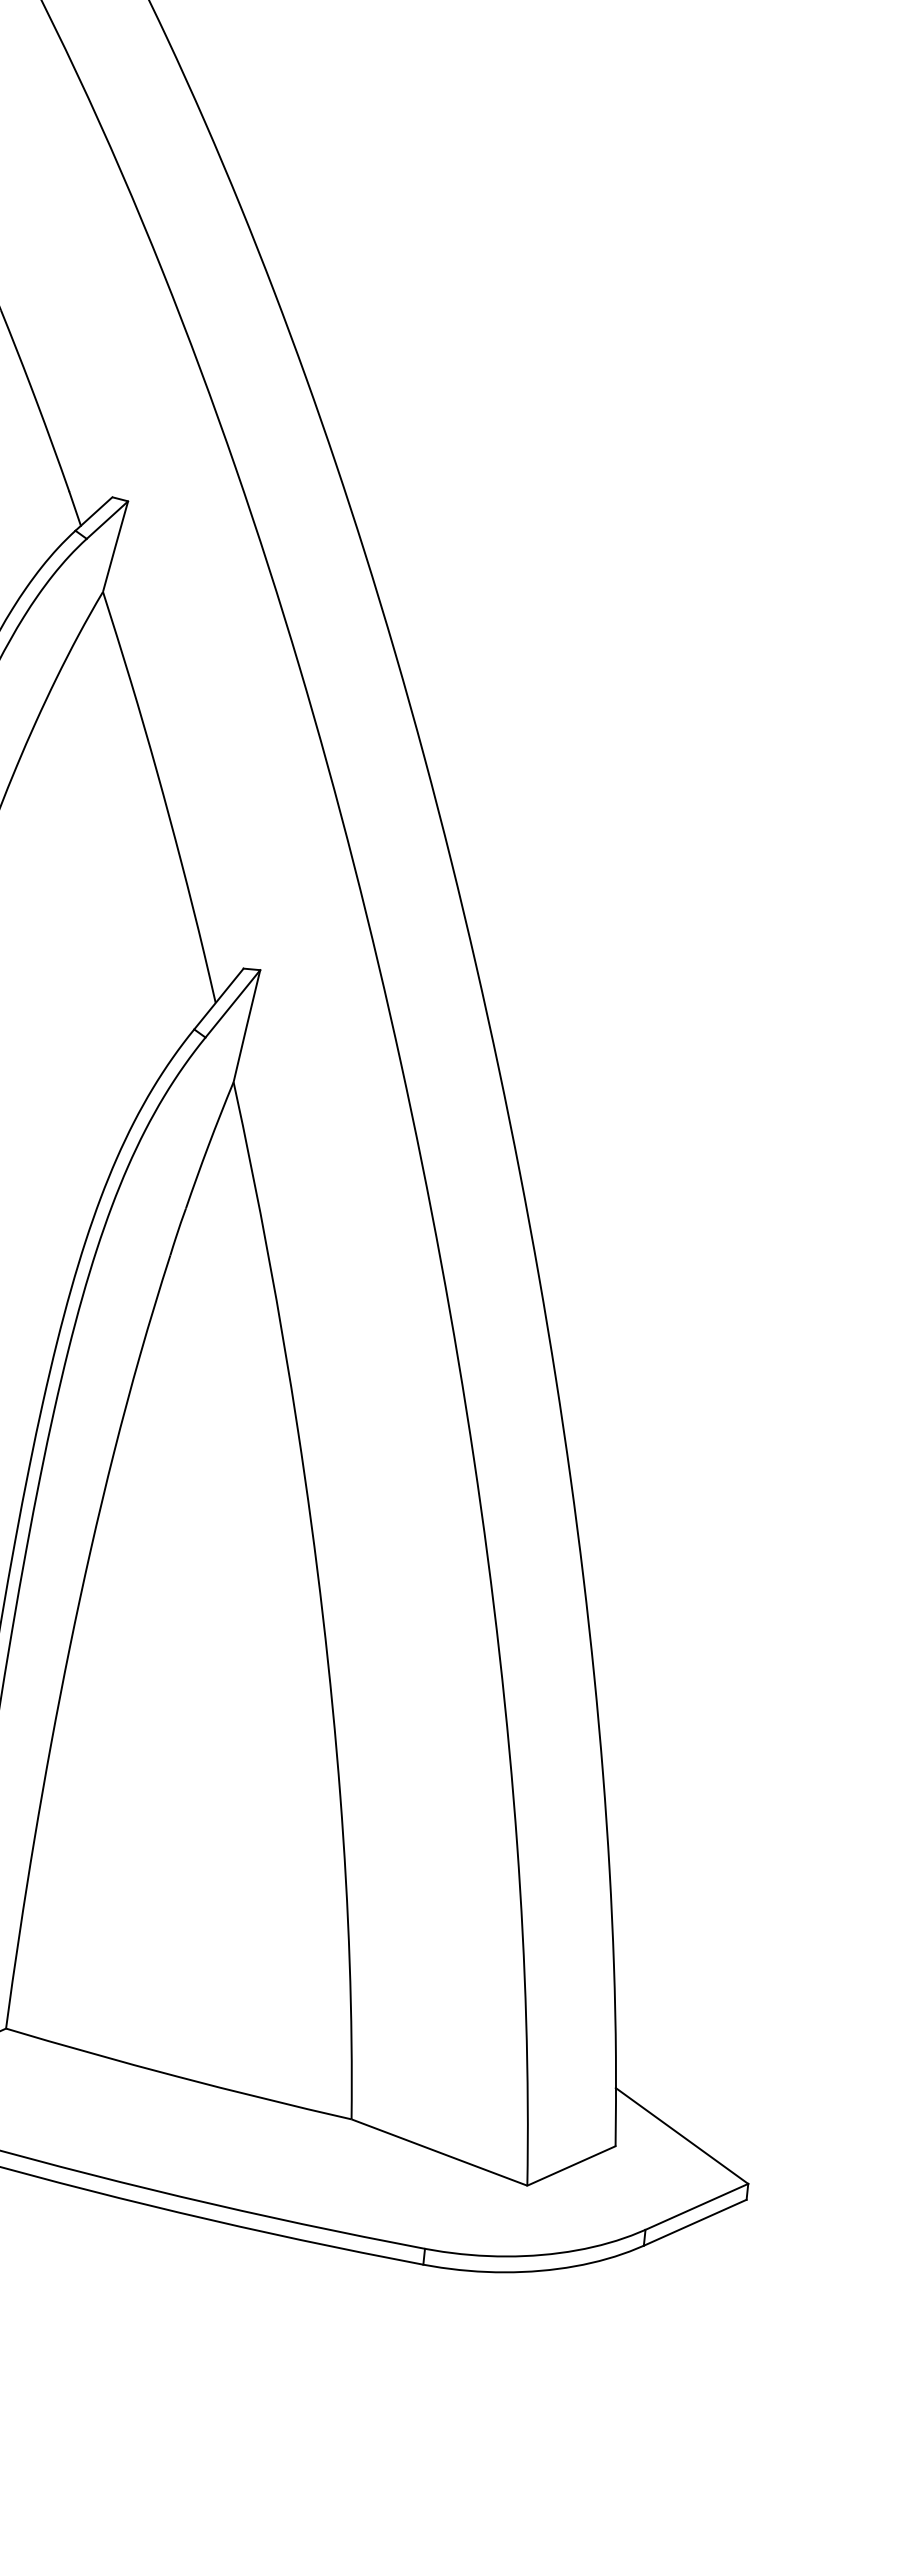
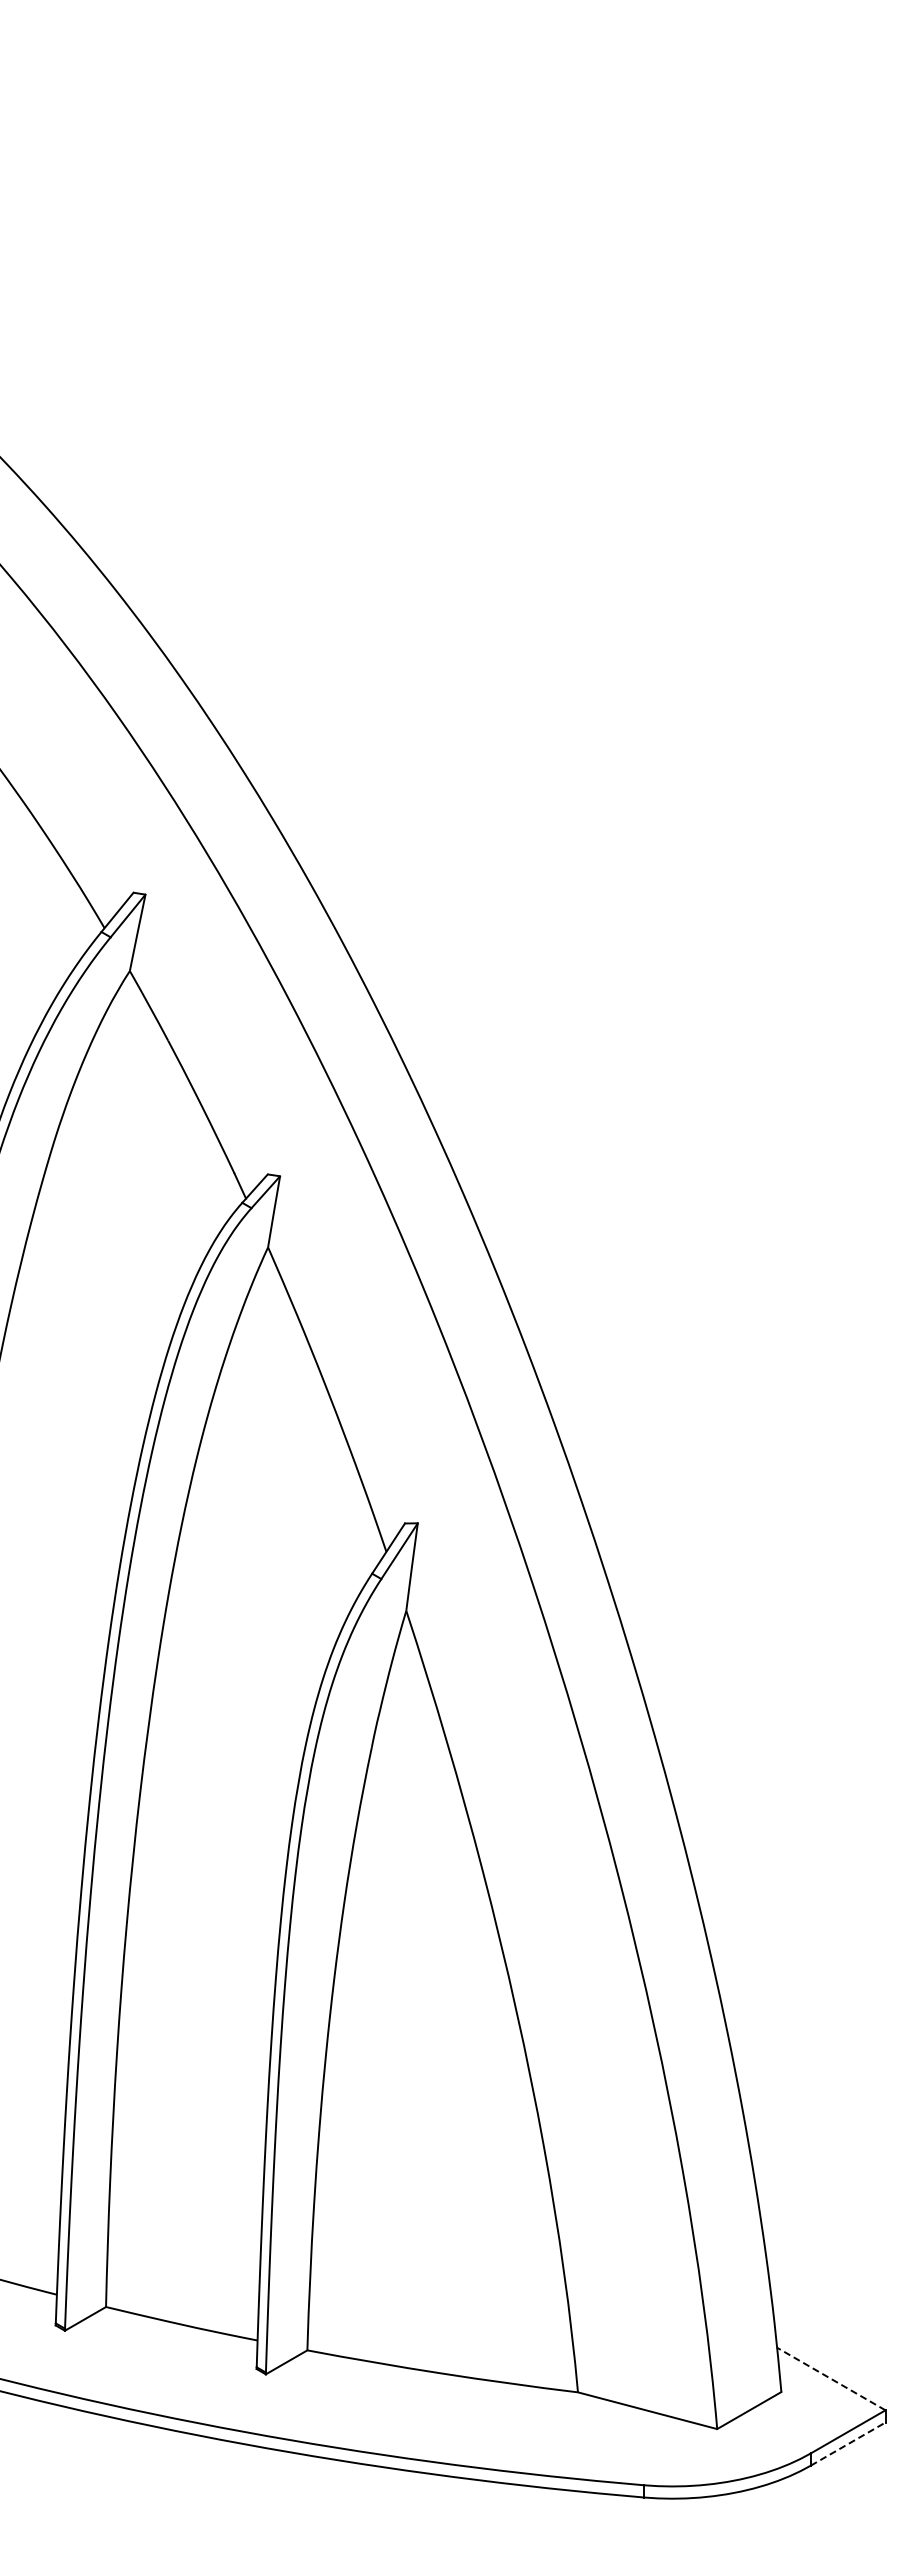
line: (682, 2135) -> (831, 2378), solid -> dashed
line: (695, 2222) -> (848, 2443), solid -> dashed

